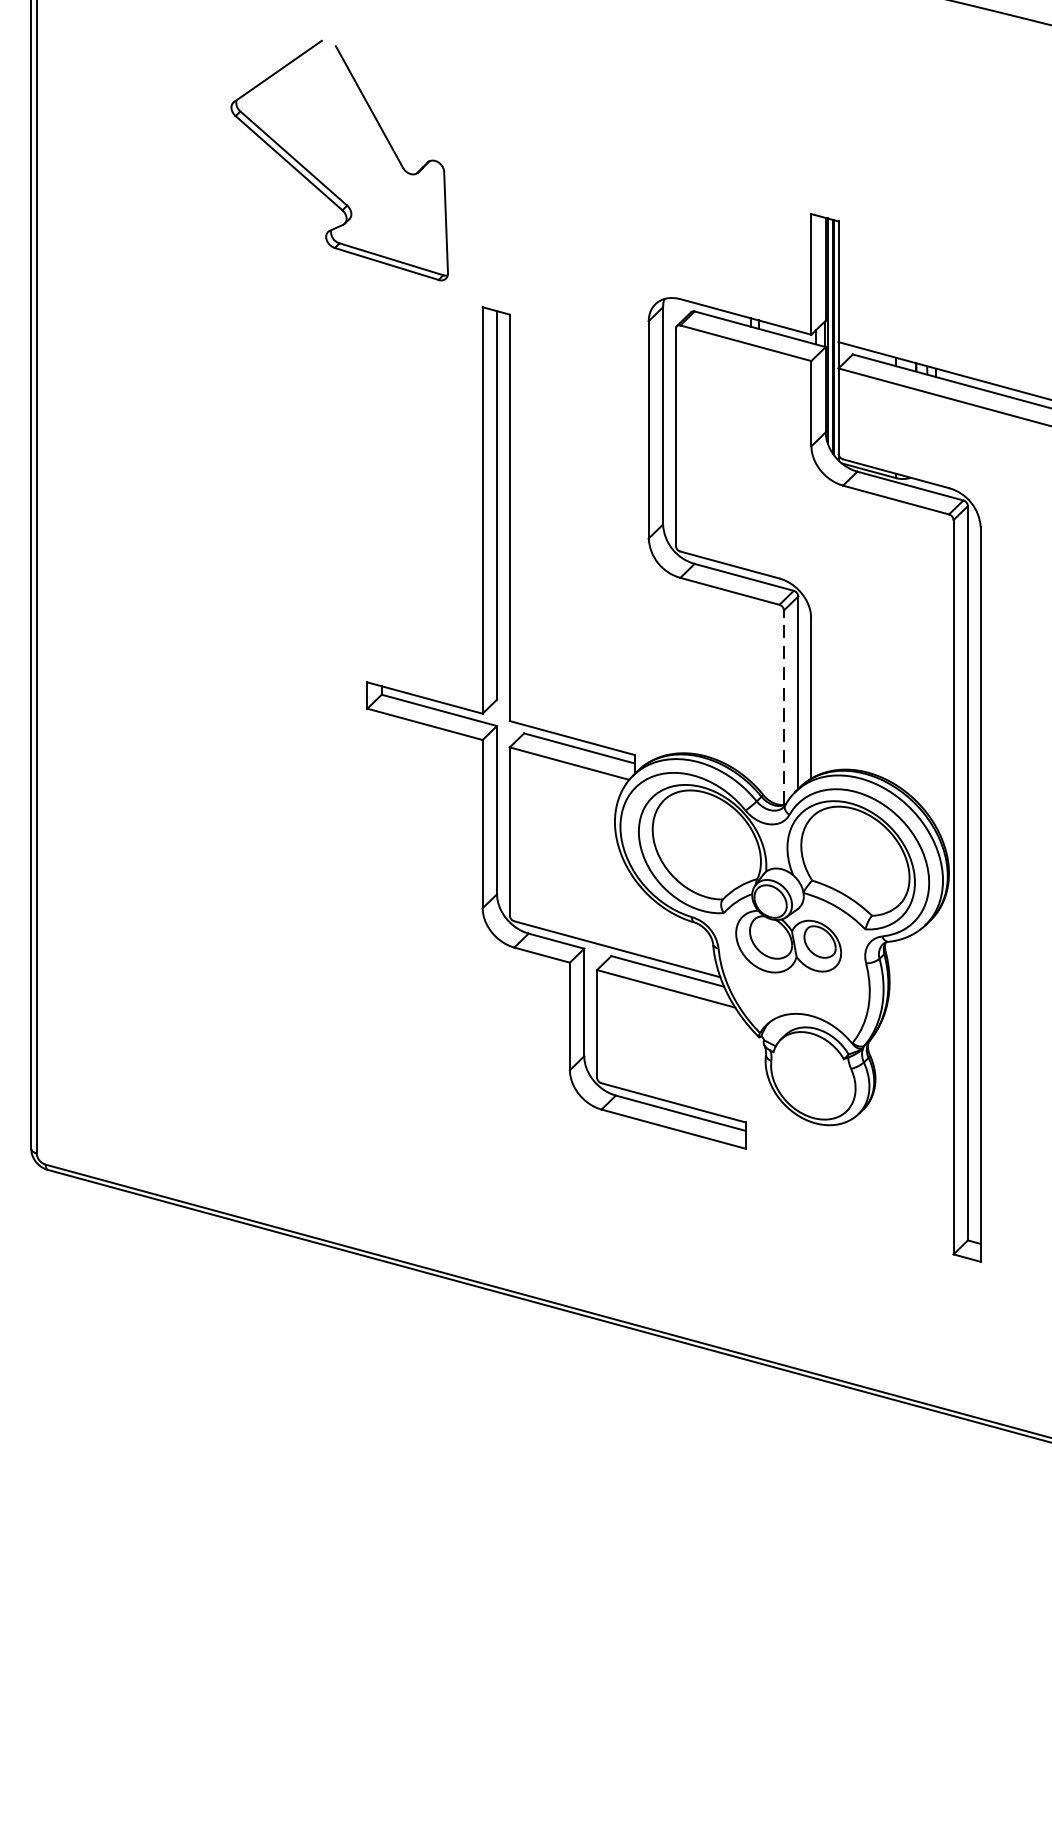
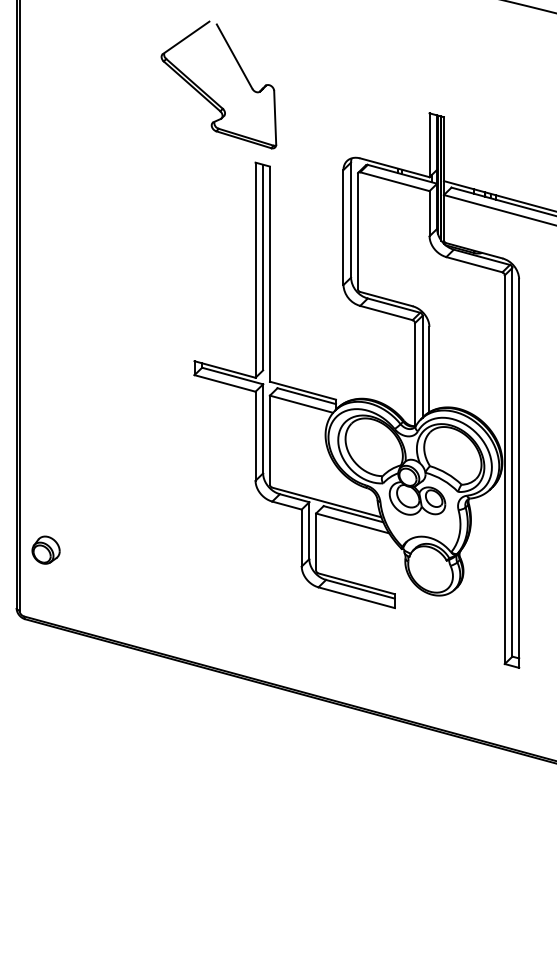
part: (320, 178) -> (208, 94), moved
line: (784, 707) -> (415, 374), dashed -> solid
part: (85, 1038) -> (45, 549), added

